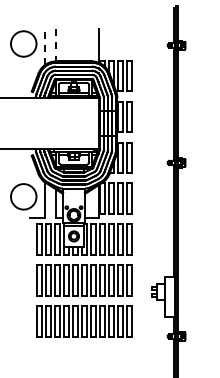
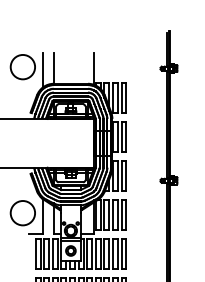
line: (56, 45) -> (54, 68), dashed -> solid
line: (44, 47) -> (42, 70), dashed -> solid

